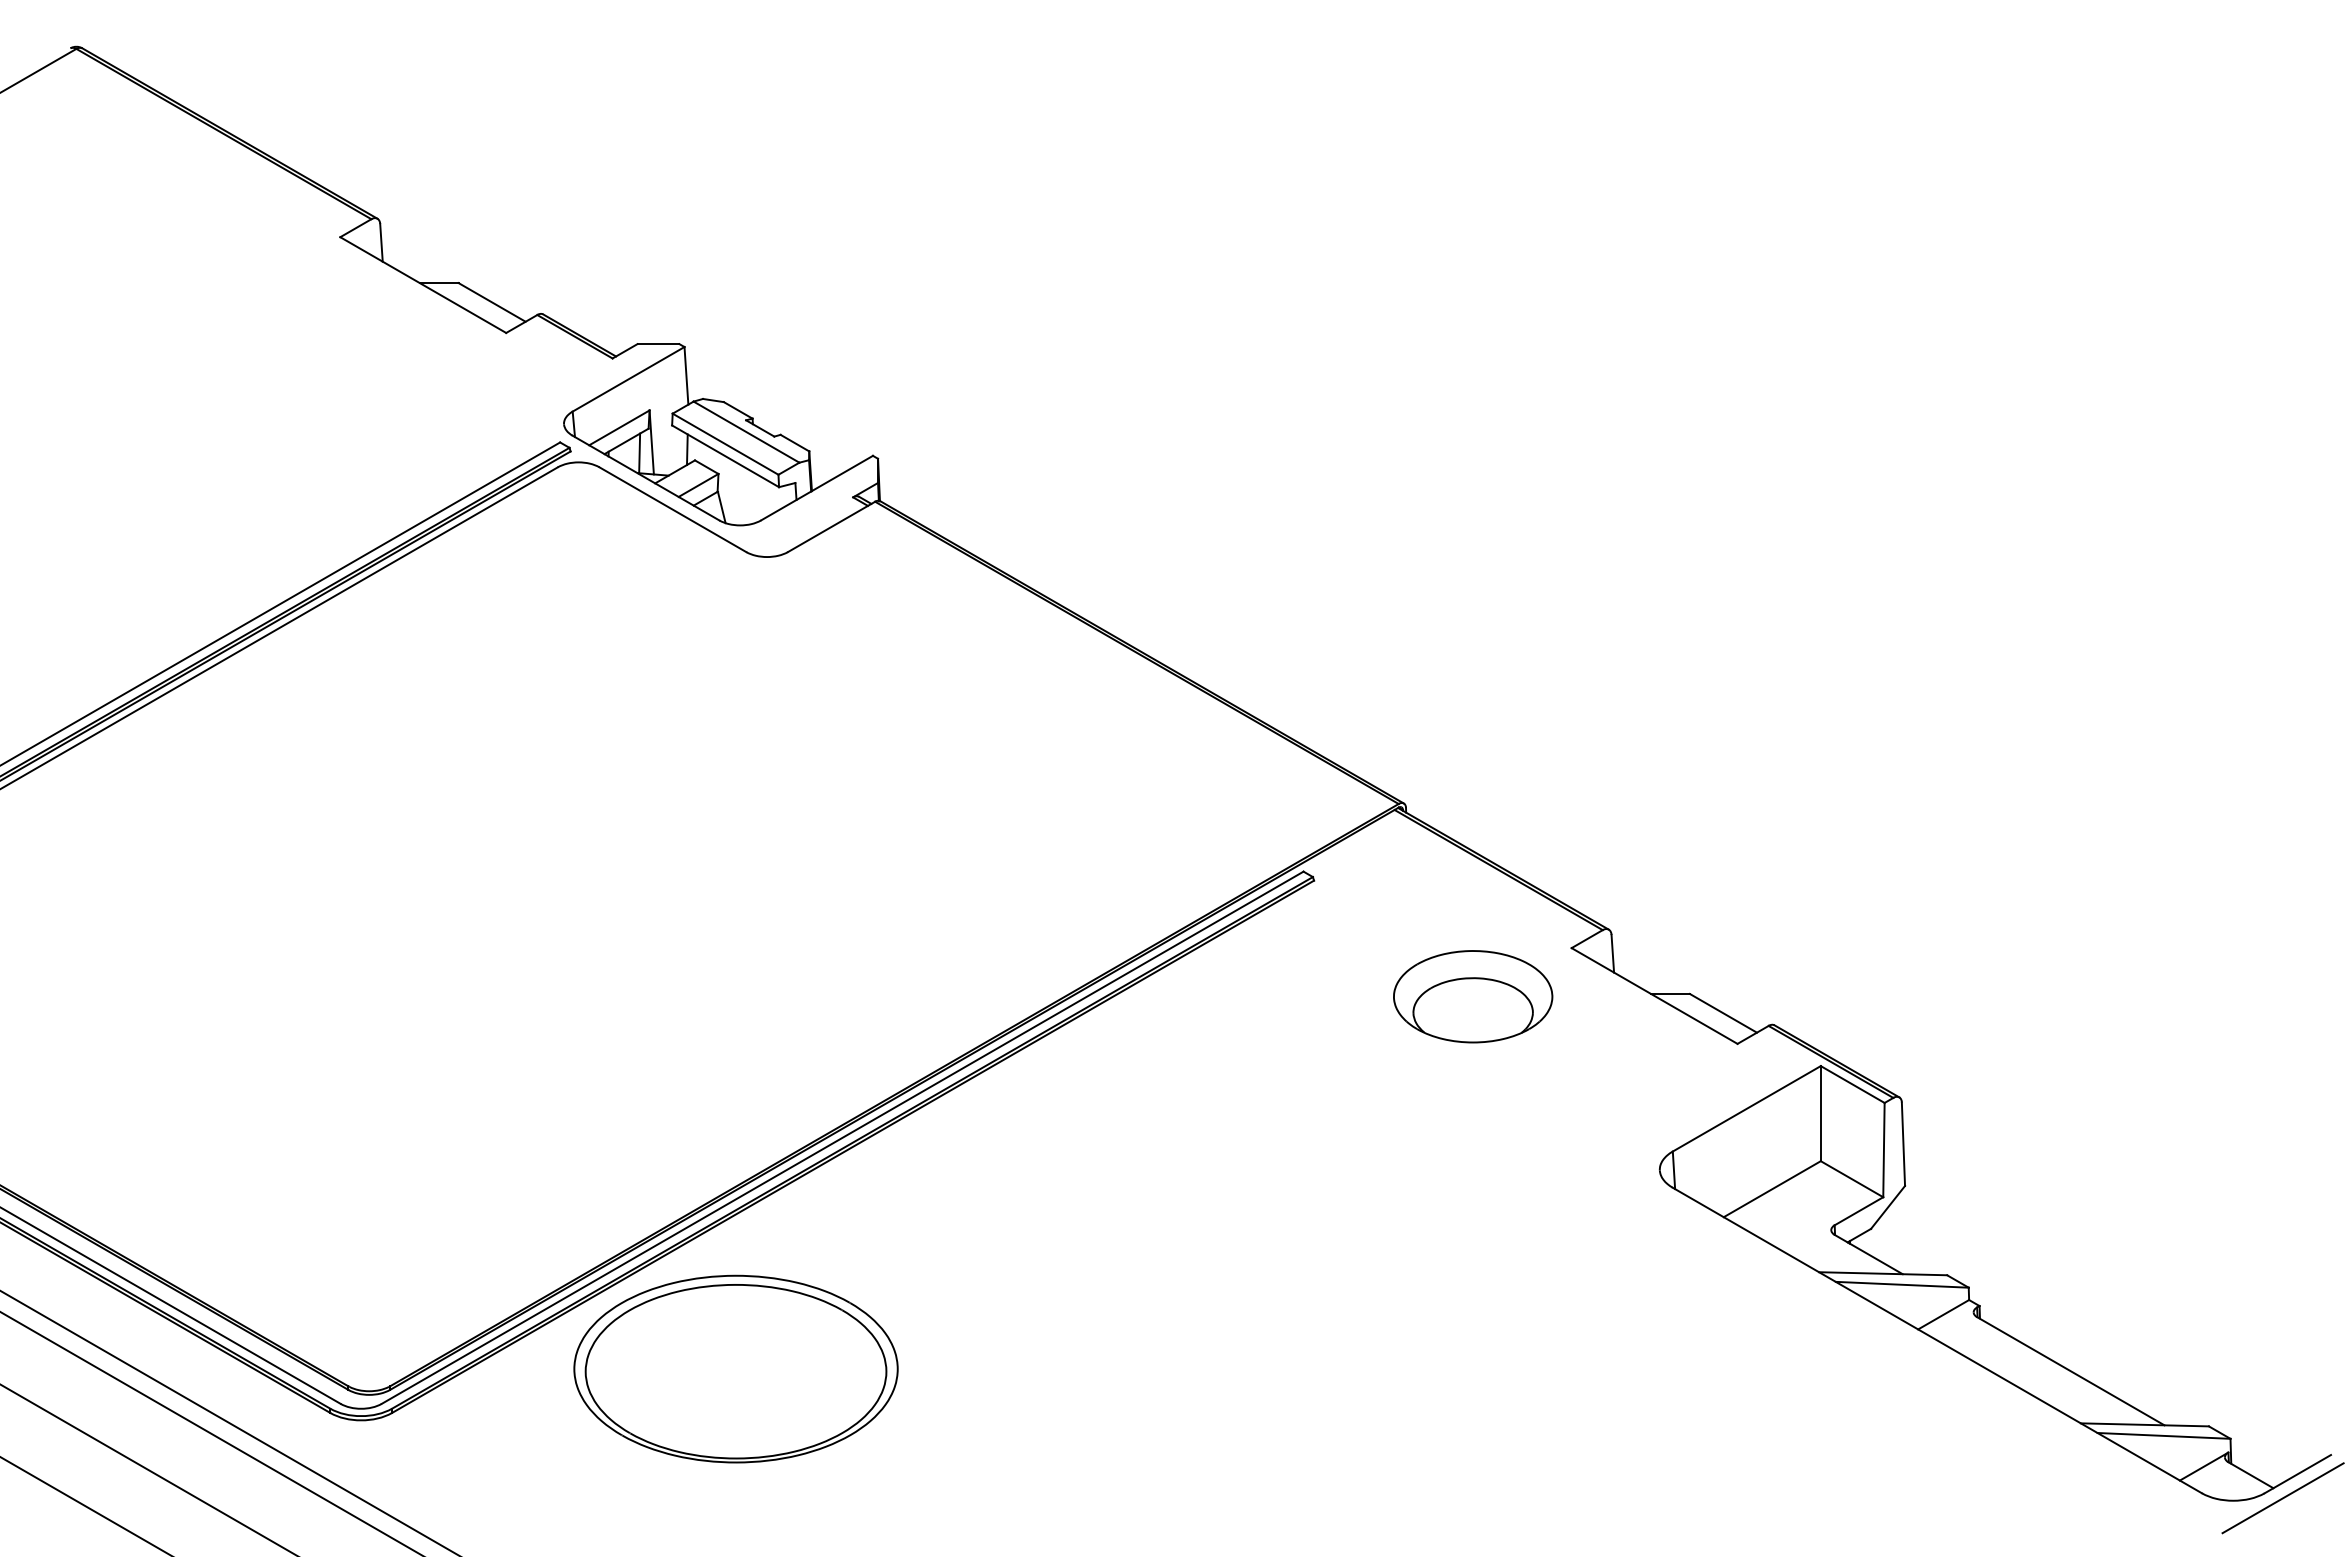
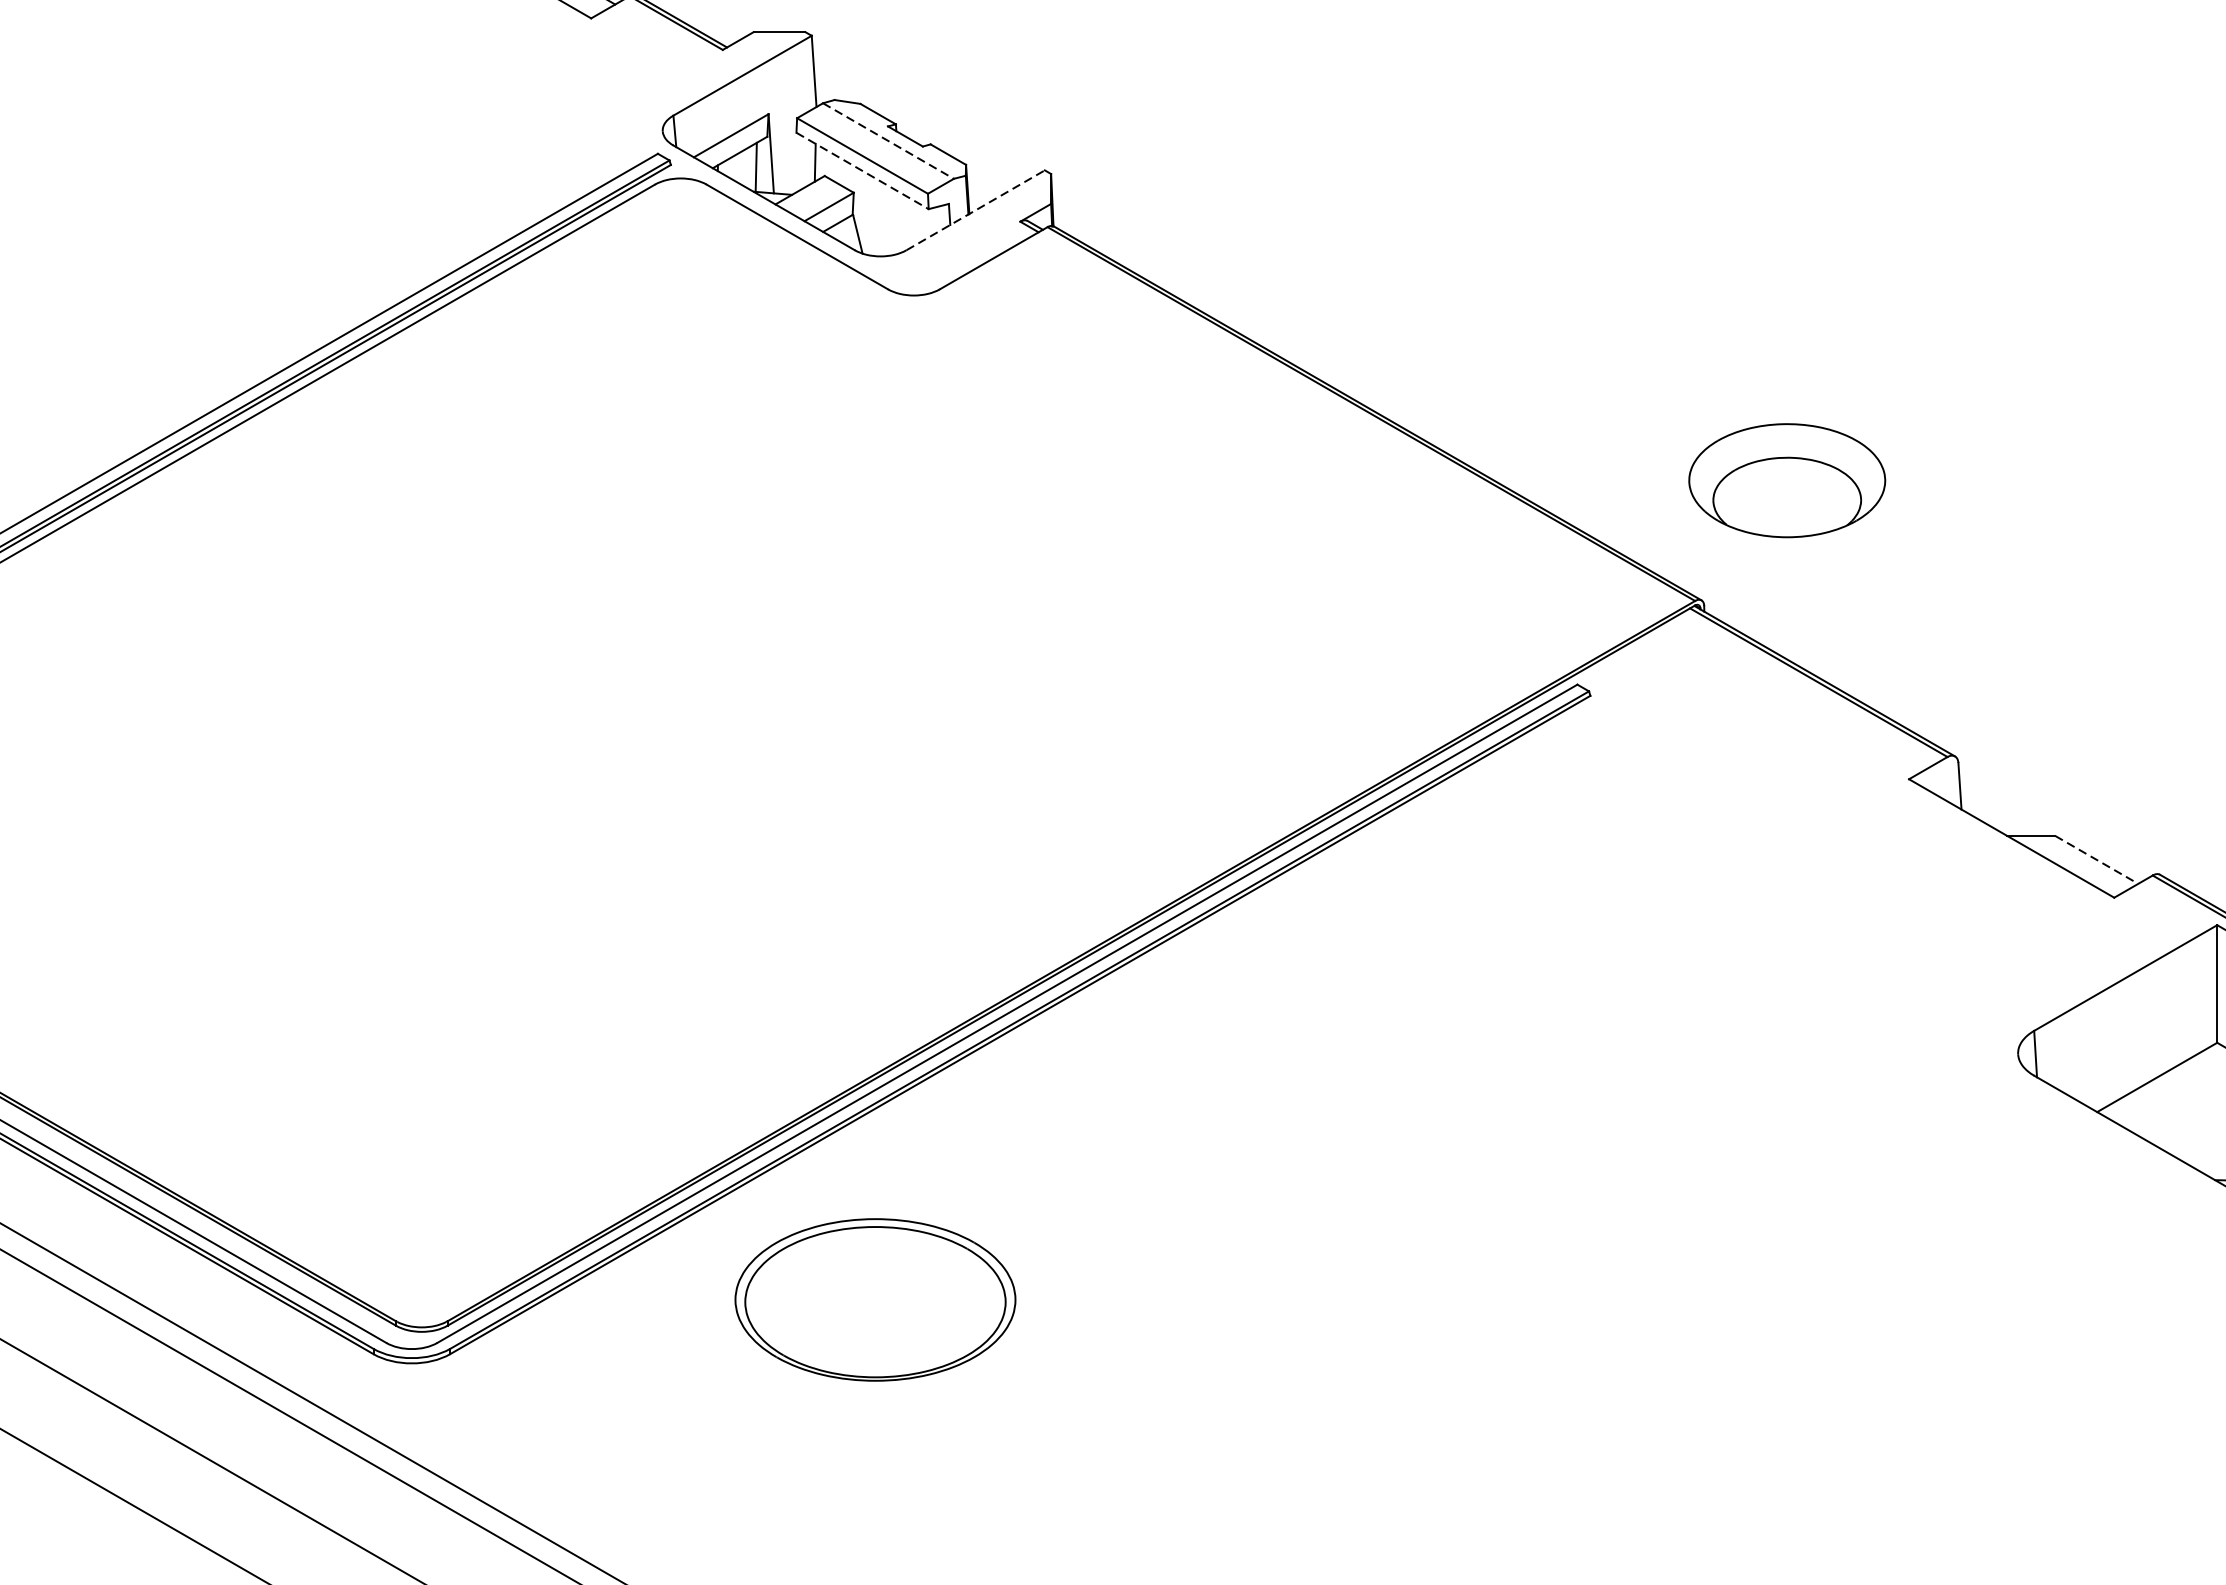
line: (746, 432) -> (888, 141), solid -> dashed
line: (725, 456) -> (862, 171), solid -> dashed
line: (817, 488) -> (976, 210), solid -> dashed
part: (1473, 996) -> (1787, 480), moved
line: (1723, 1013) -> (2096, 860), solid -> dashed
part: (735, 1368) -> (874, 1299), size x0.7

